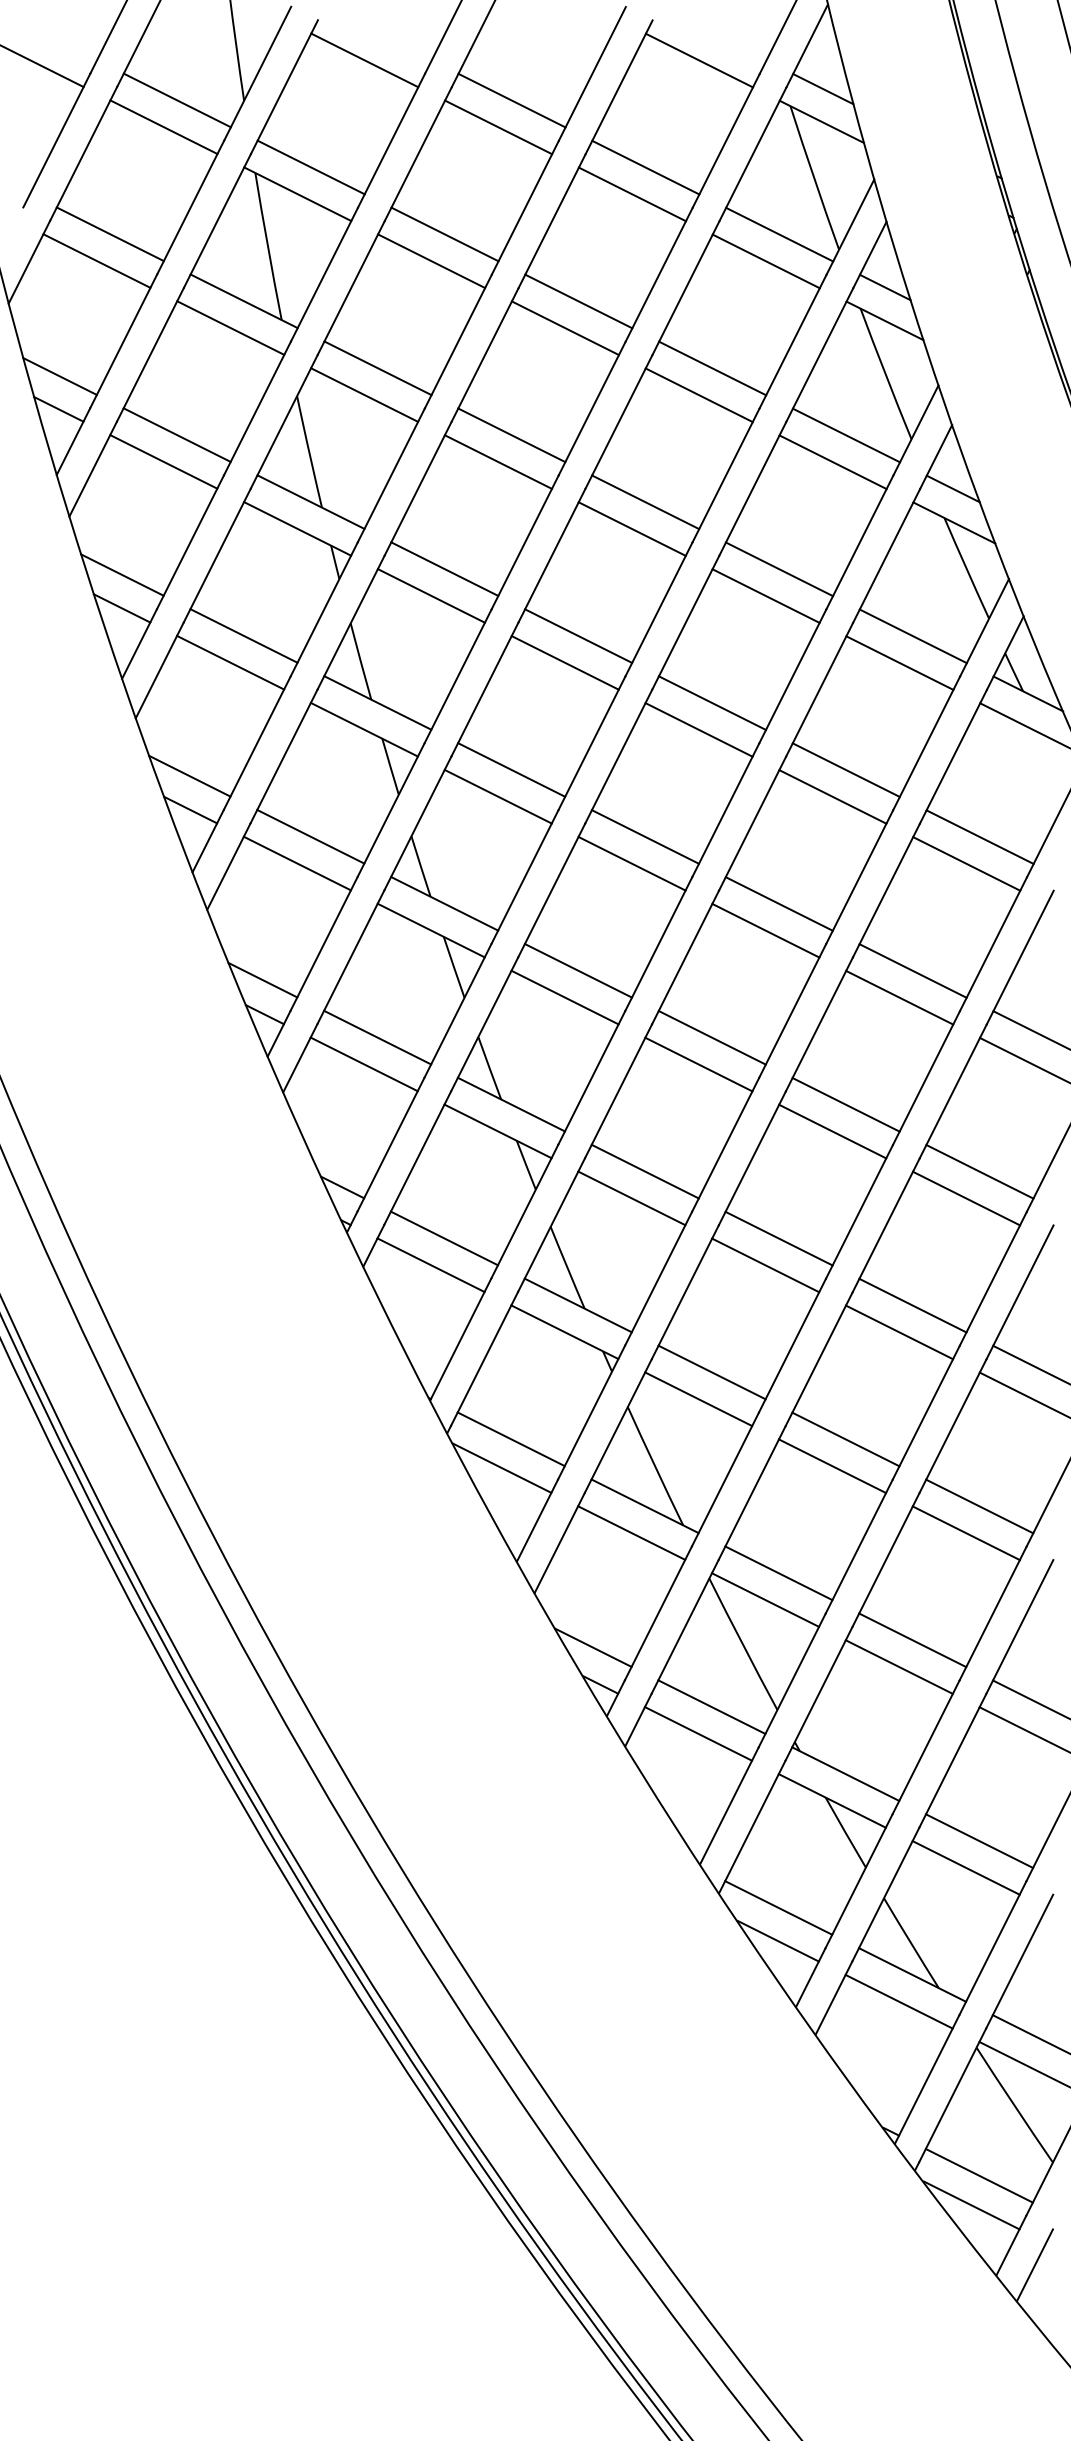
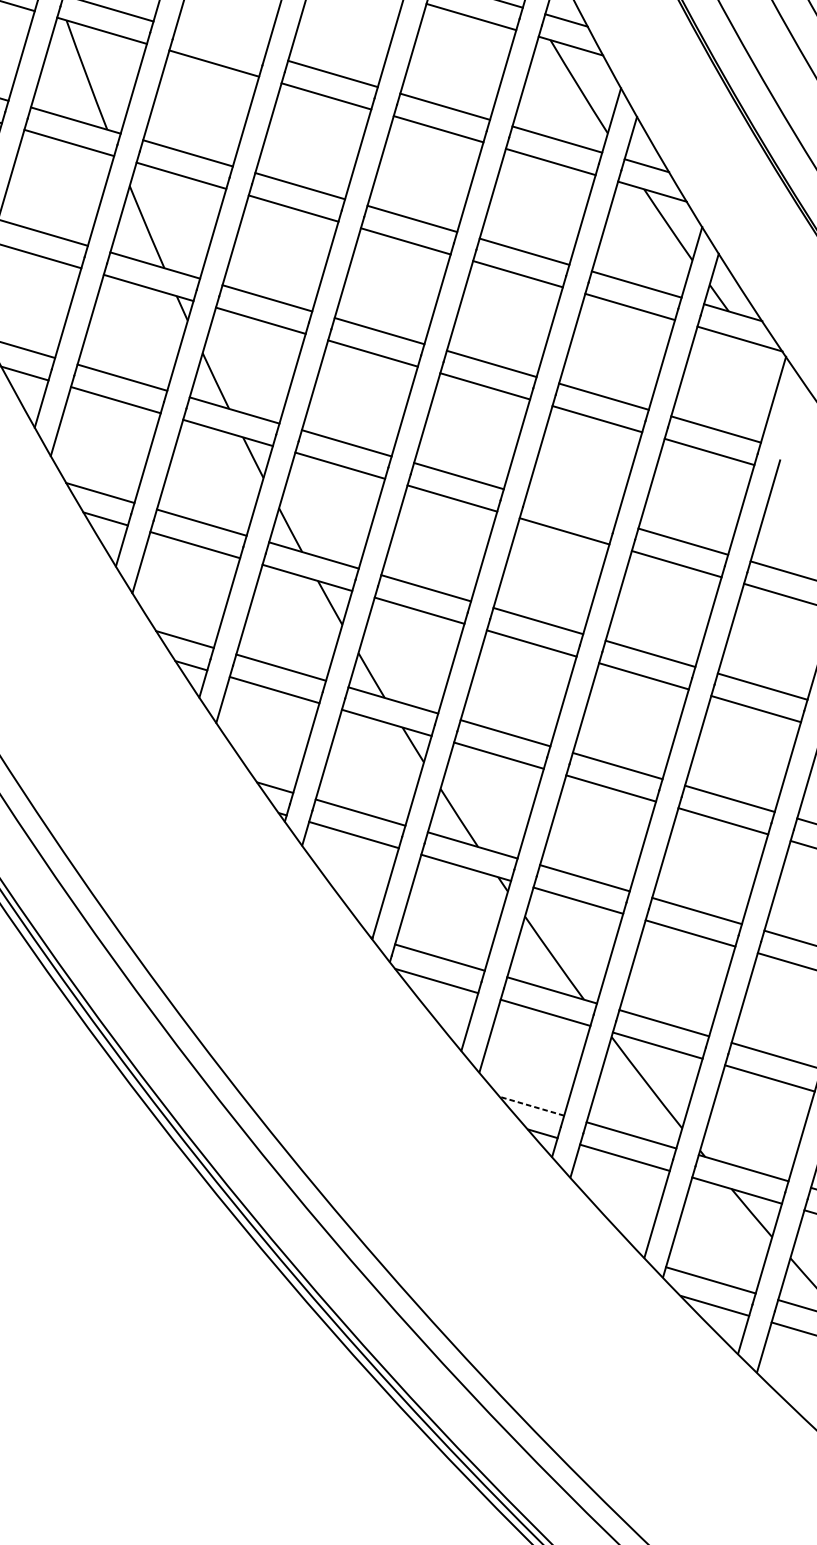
line: (444, 234) -> (220, 41), removed
line: (778, 903) -> (570, 508), removed
line: (593, 1647) -> (532, 1106), solid -> dashed

